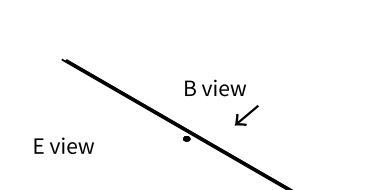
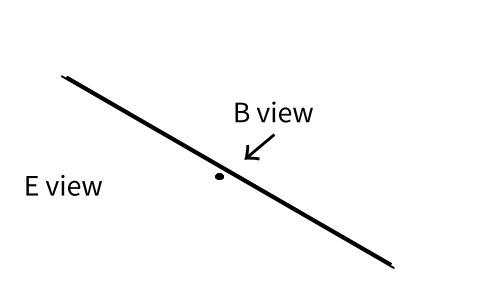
text: (215, 87) -> (273, 111), moved
text: (246, 115) -> (259, 146), moved

